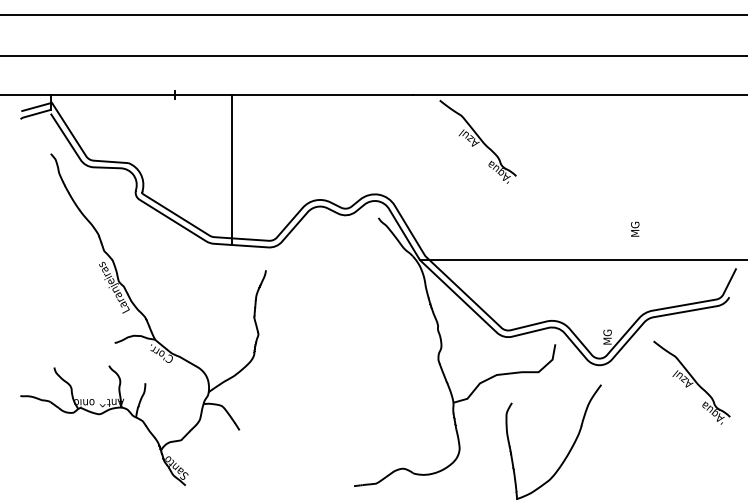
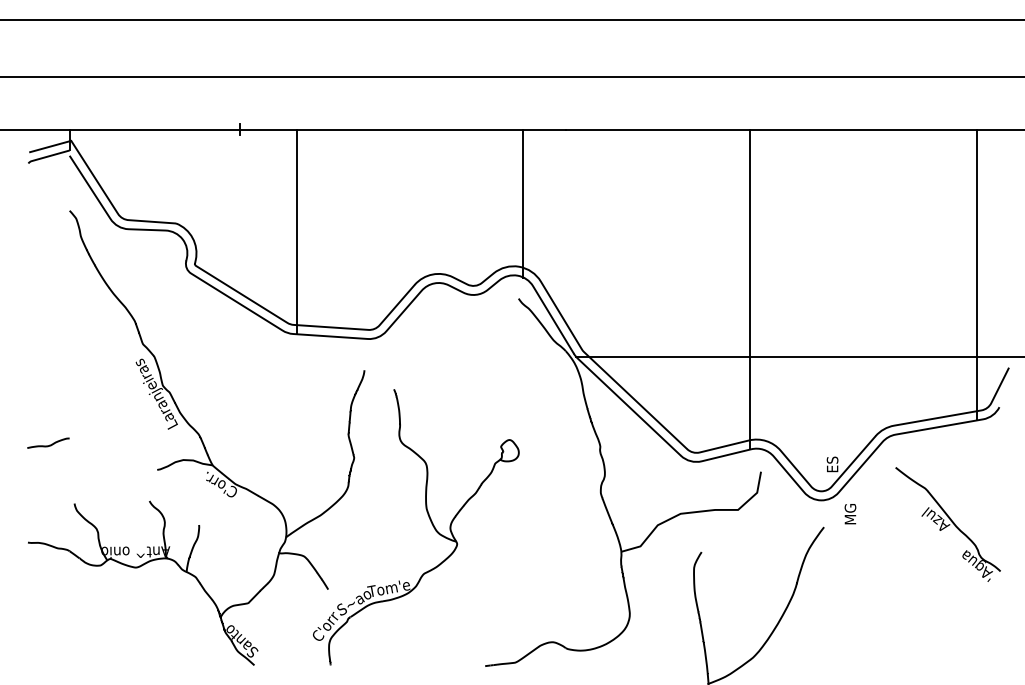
part: (477, 141) -> (654, 194), removed
line: (382, 148) -> (523, 203), added
line: (232, 168) -> (296, 231), moved
line: (713, 200) -> (977, 274), added
line: (547, 211) -> (750, 289), added
text: (635, 229) -> (850, 514), moved
curve: (36, 324) -> (49, 444), added
text: (607, 336) -> (832, 460), MG -> ES
part: (314, 381) -> (430, 522), added

